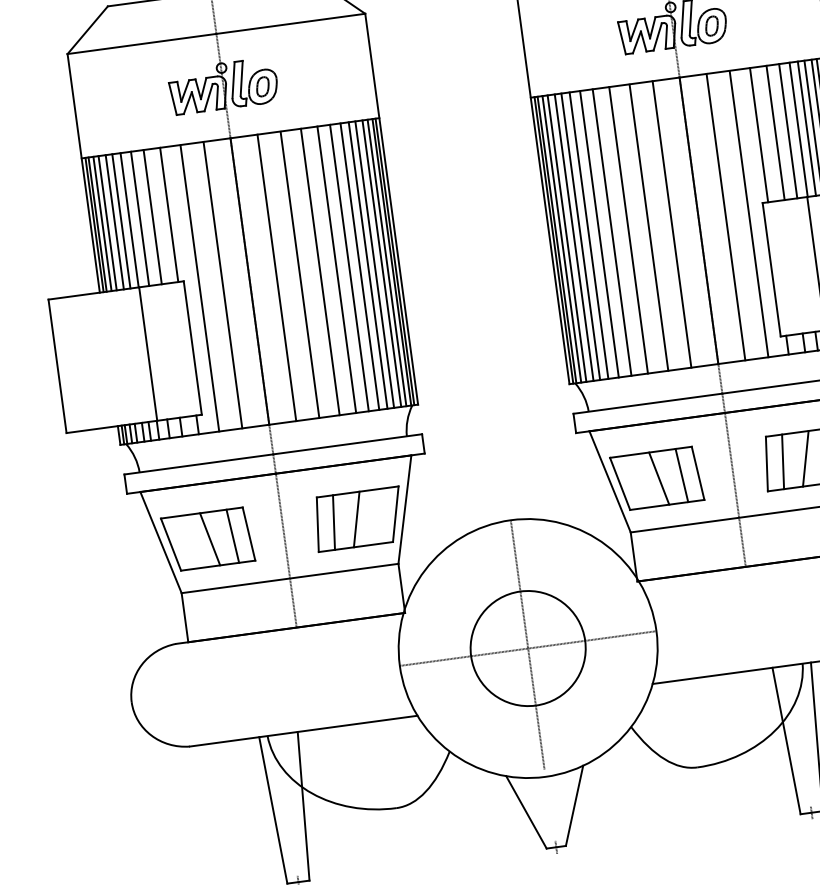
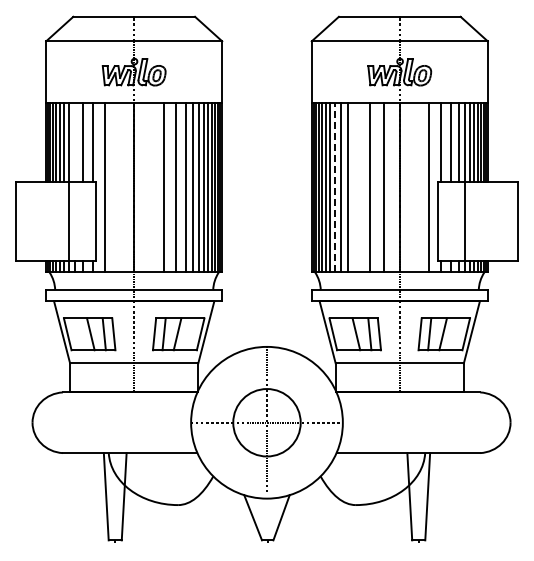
line: (725, 216) -> (415, 187), removed
line: (140, 218) -> (75, 142), removed
line: (629, 229) -> (358, 187), removed
line: (588, 235) -> (334, 187), solid -> dashed
line: (277, 277) -> (150, 187), removed
line: (223, 284) -> (118, 187), removed

